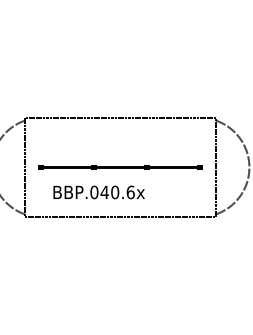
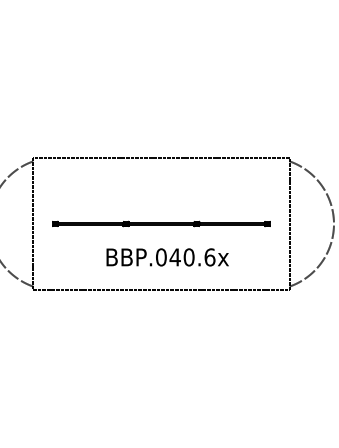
text: (98, 192) -> (166, 257), moved

